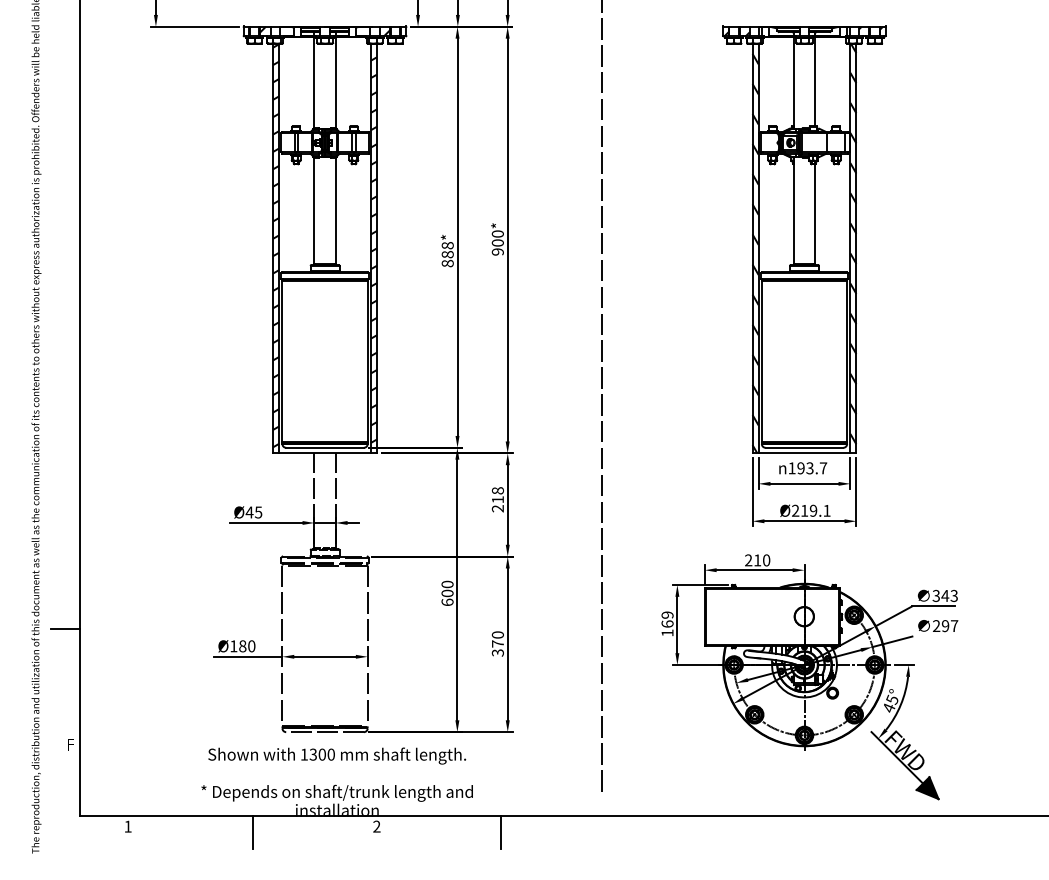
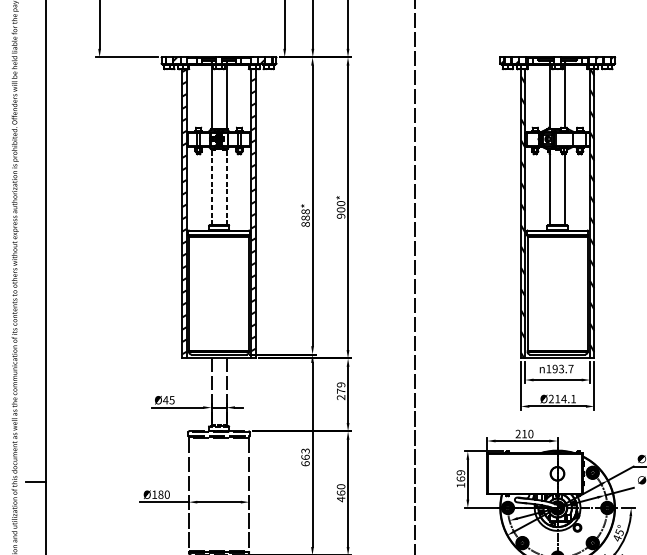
line: (314, 211) -> (211, 187), solid -> dashed
line: (335, 211) -> (226, 187), solid -> dashed
text: (497, 495) -> (340, 388), 218 -> 279
text: (813, 510) -> (563, 398), Ø219.1 -> Ø214.1
text: (447, 588) -> (305, 453), 600 -> 663
text: (497, 648) -> (340, 496), 370 -> 460

